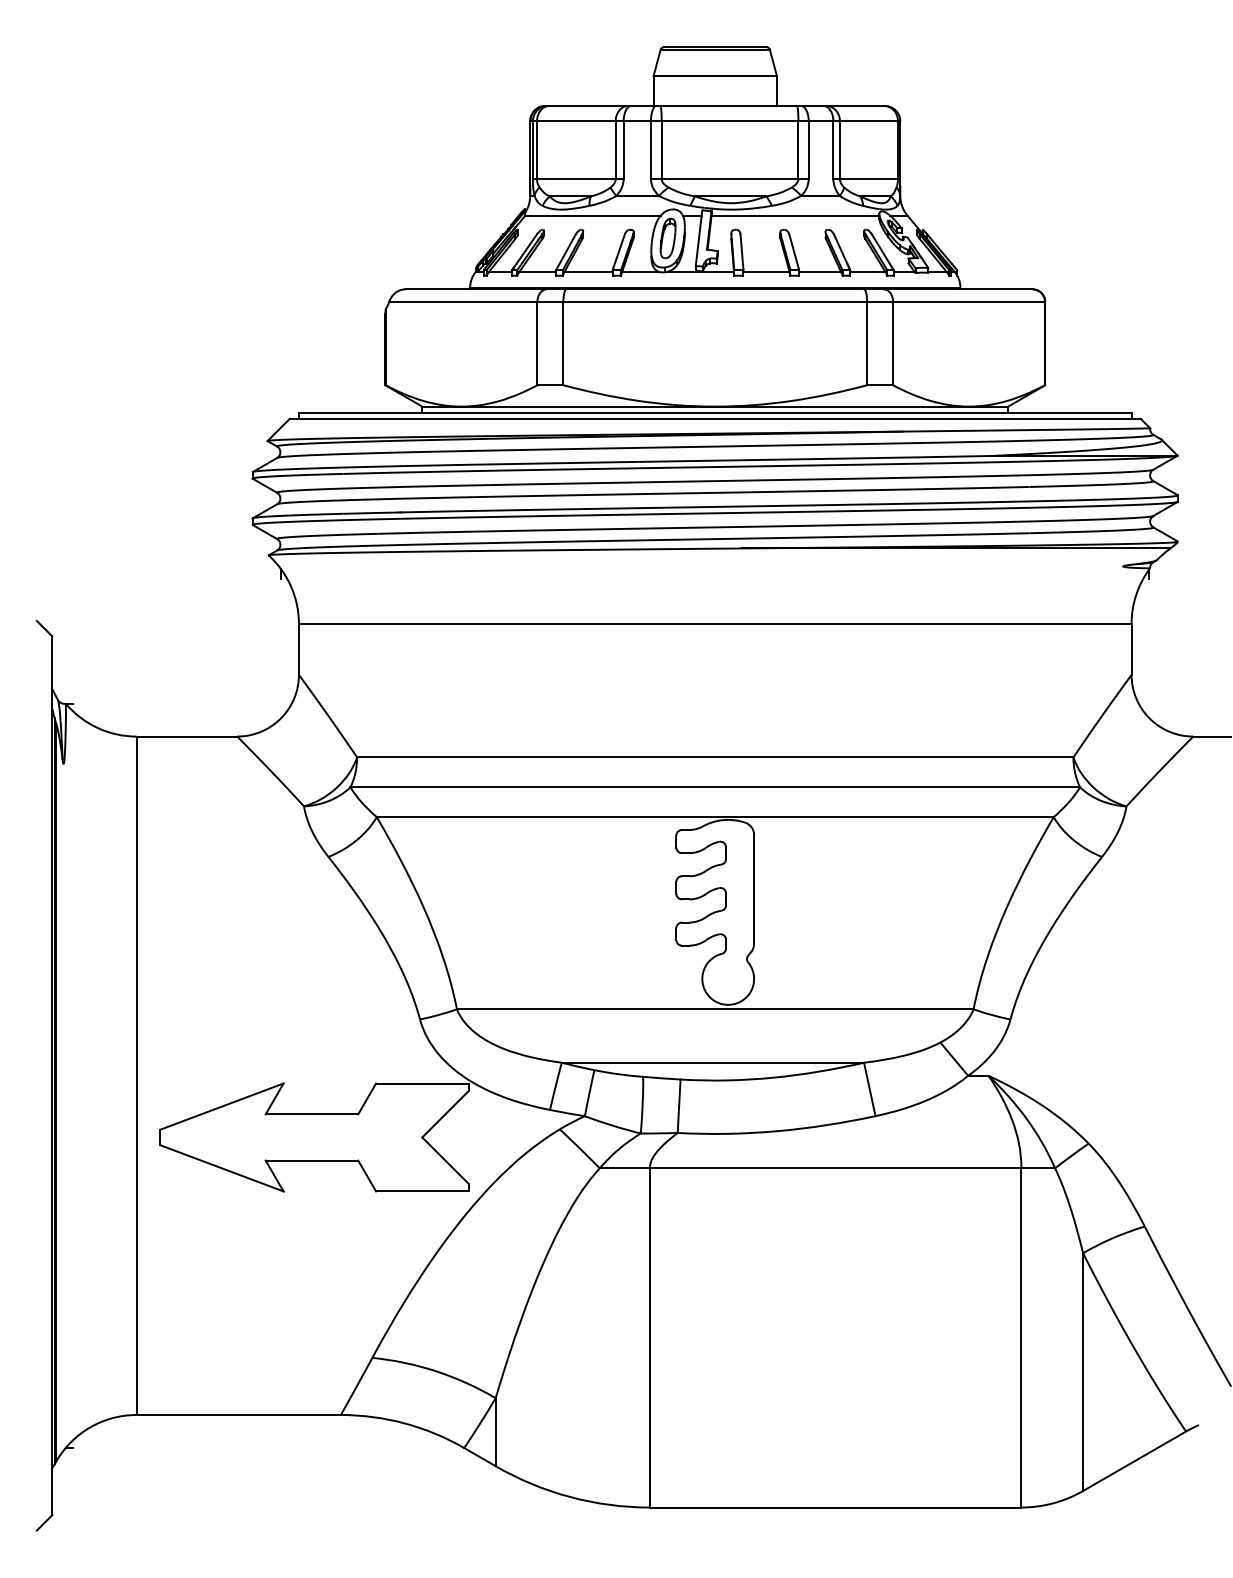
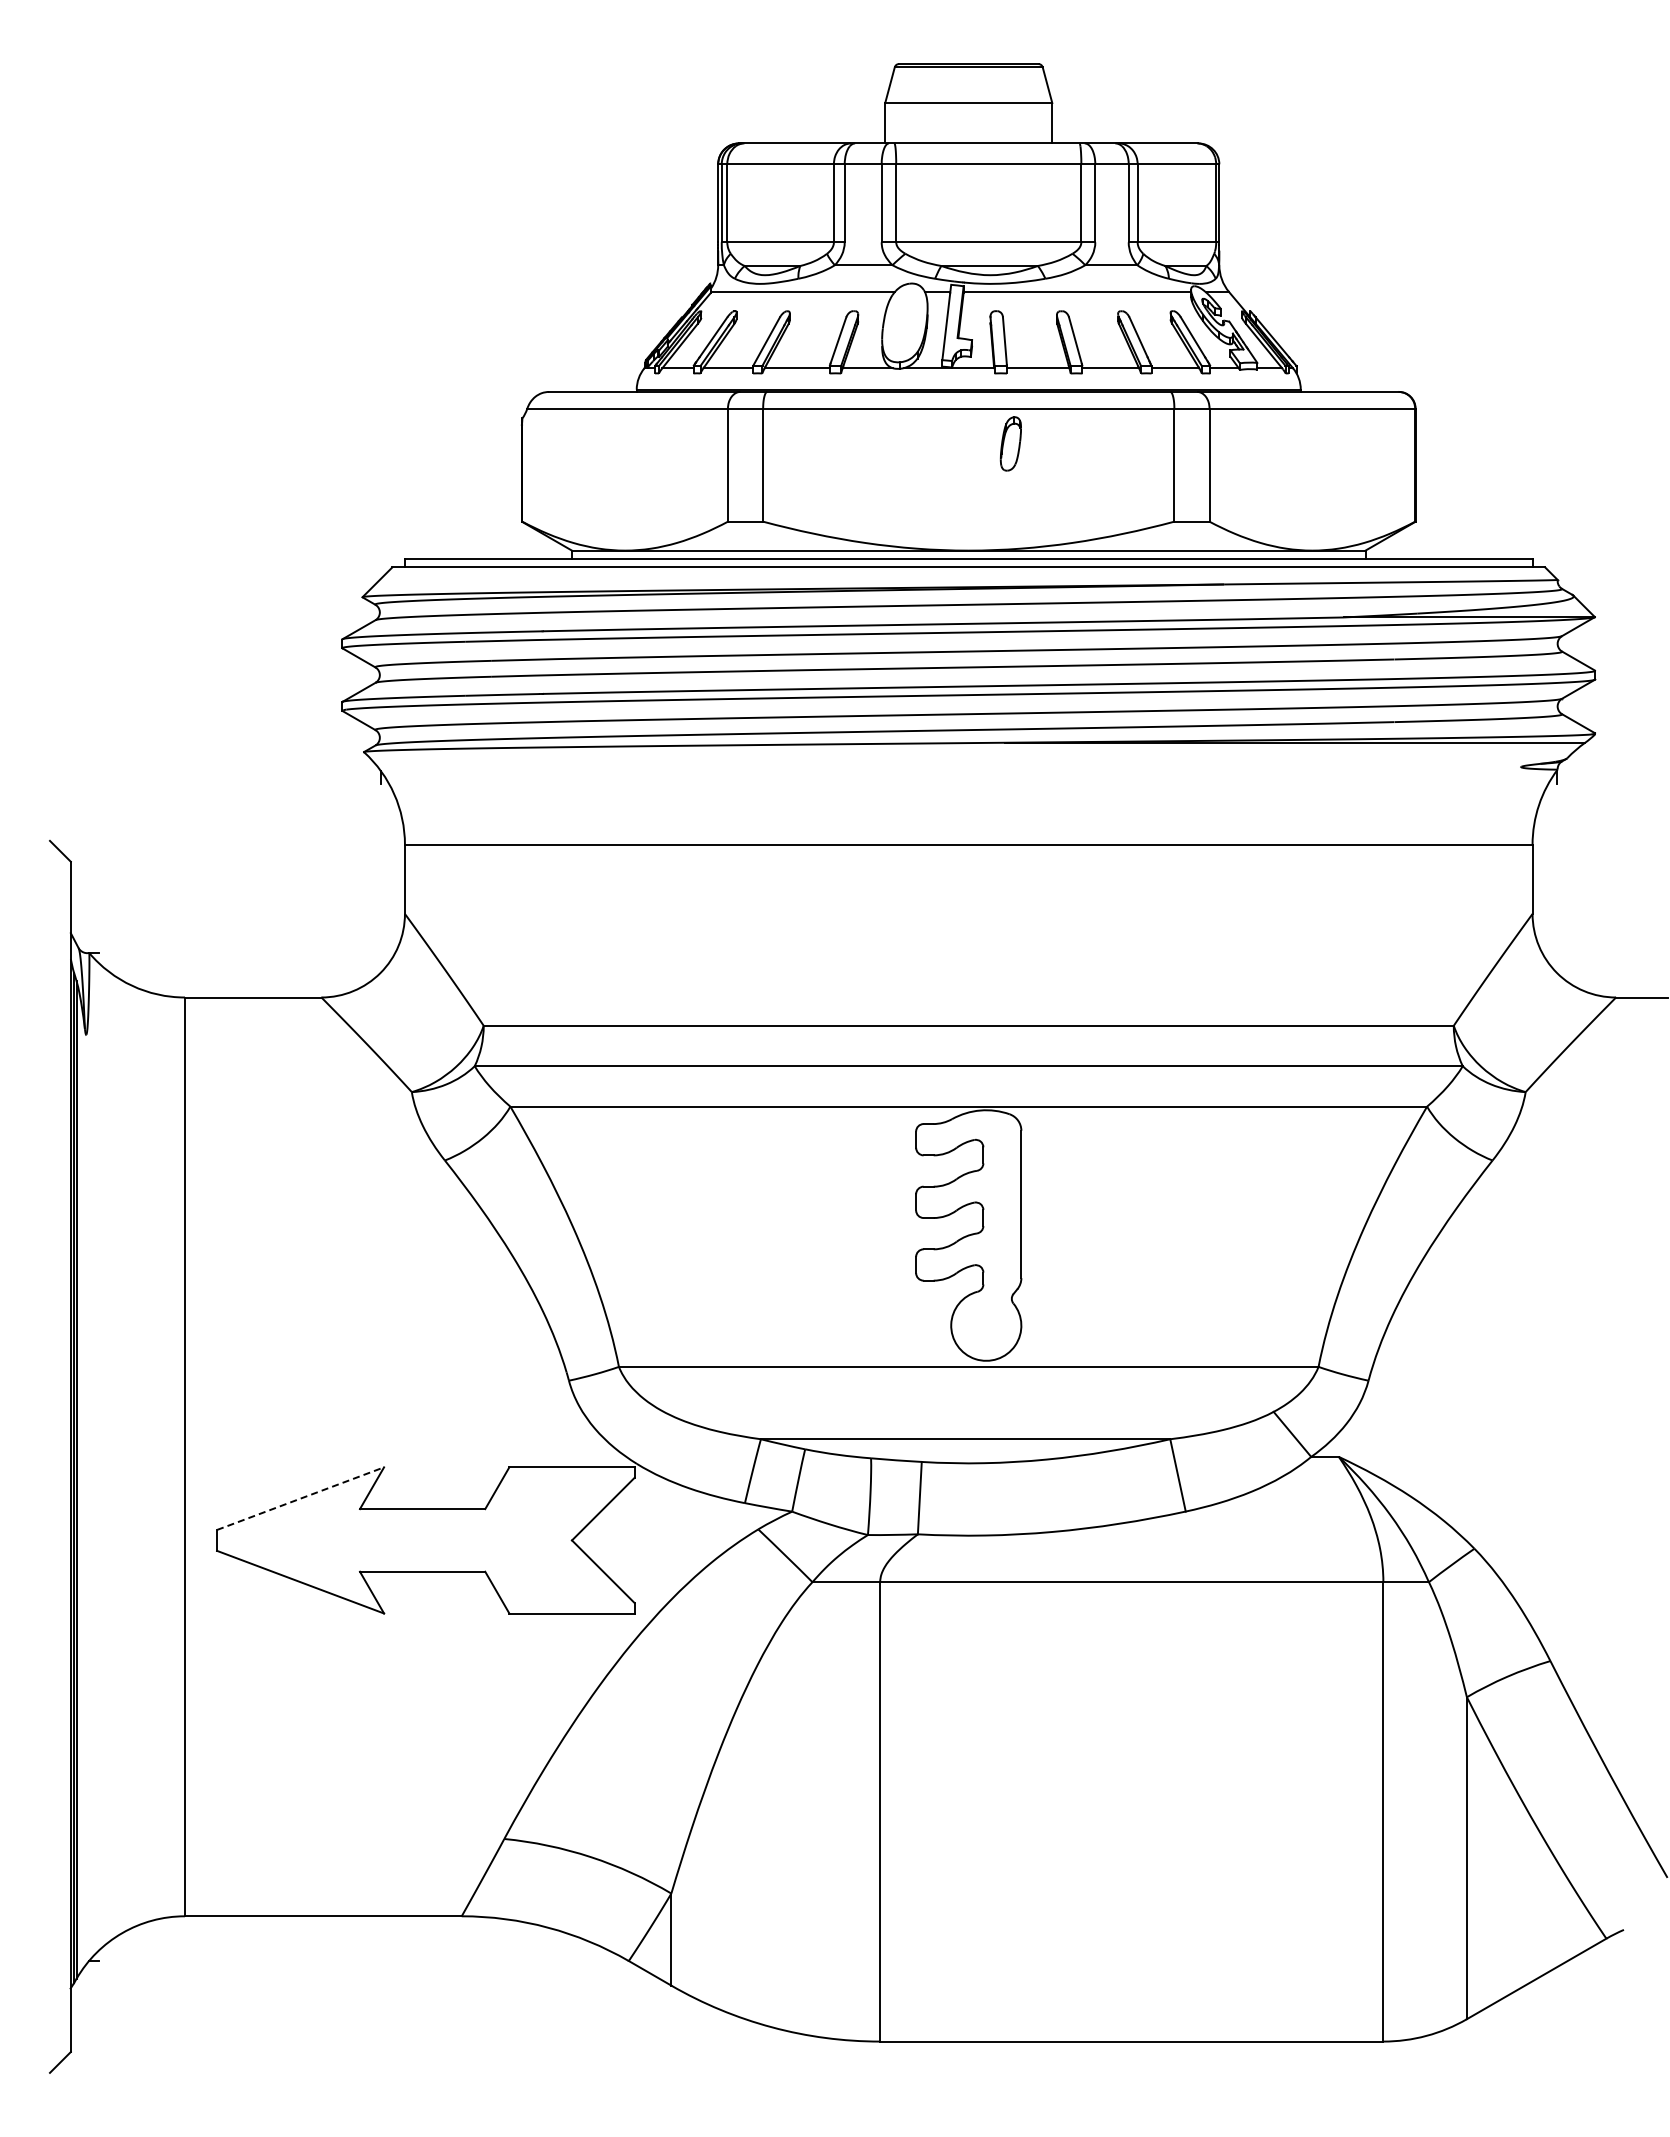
part: (667, 238) -> (1010, 443), moved
line: (222, 1106) -> (301, 1498), solid -> dashed

